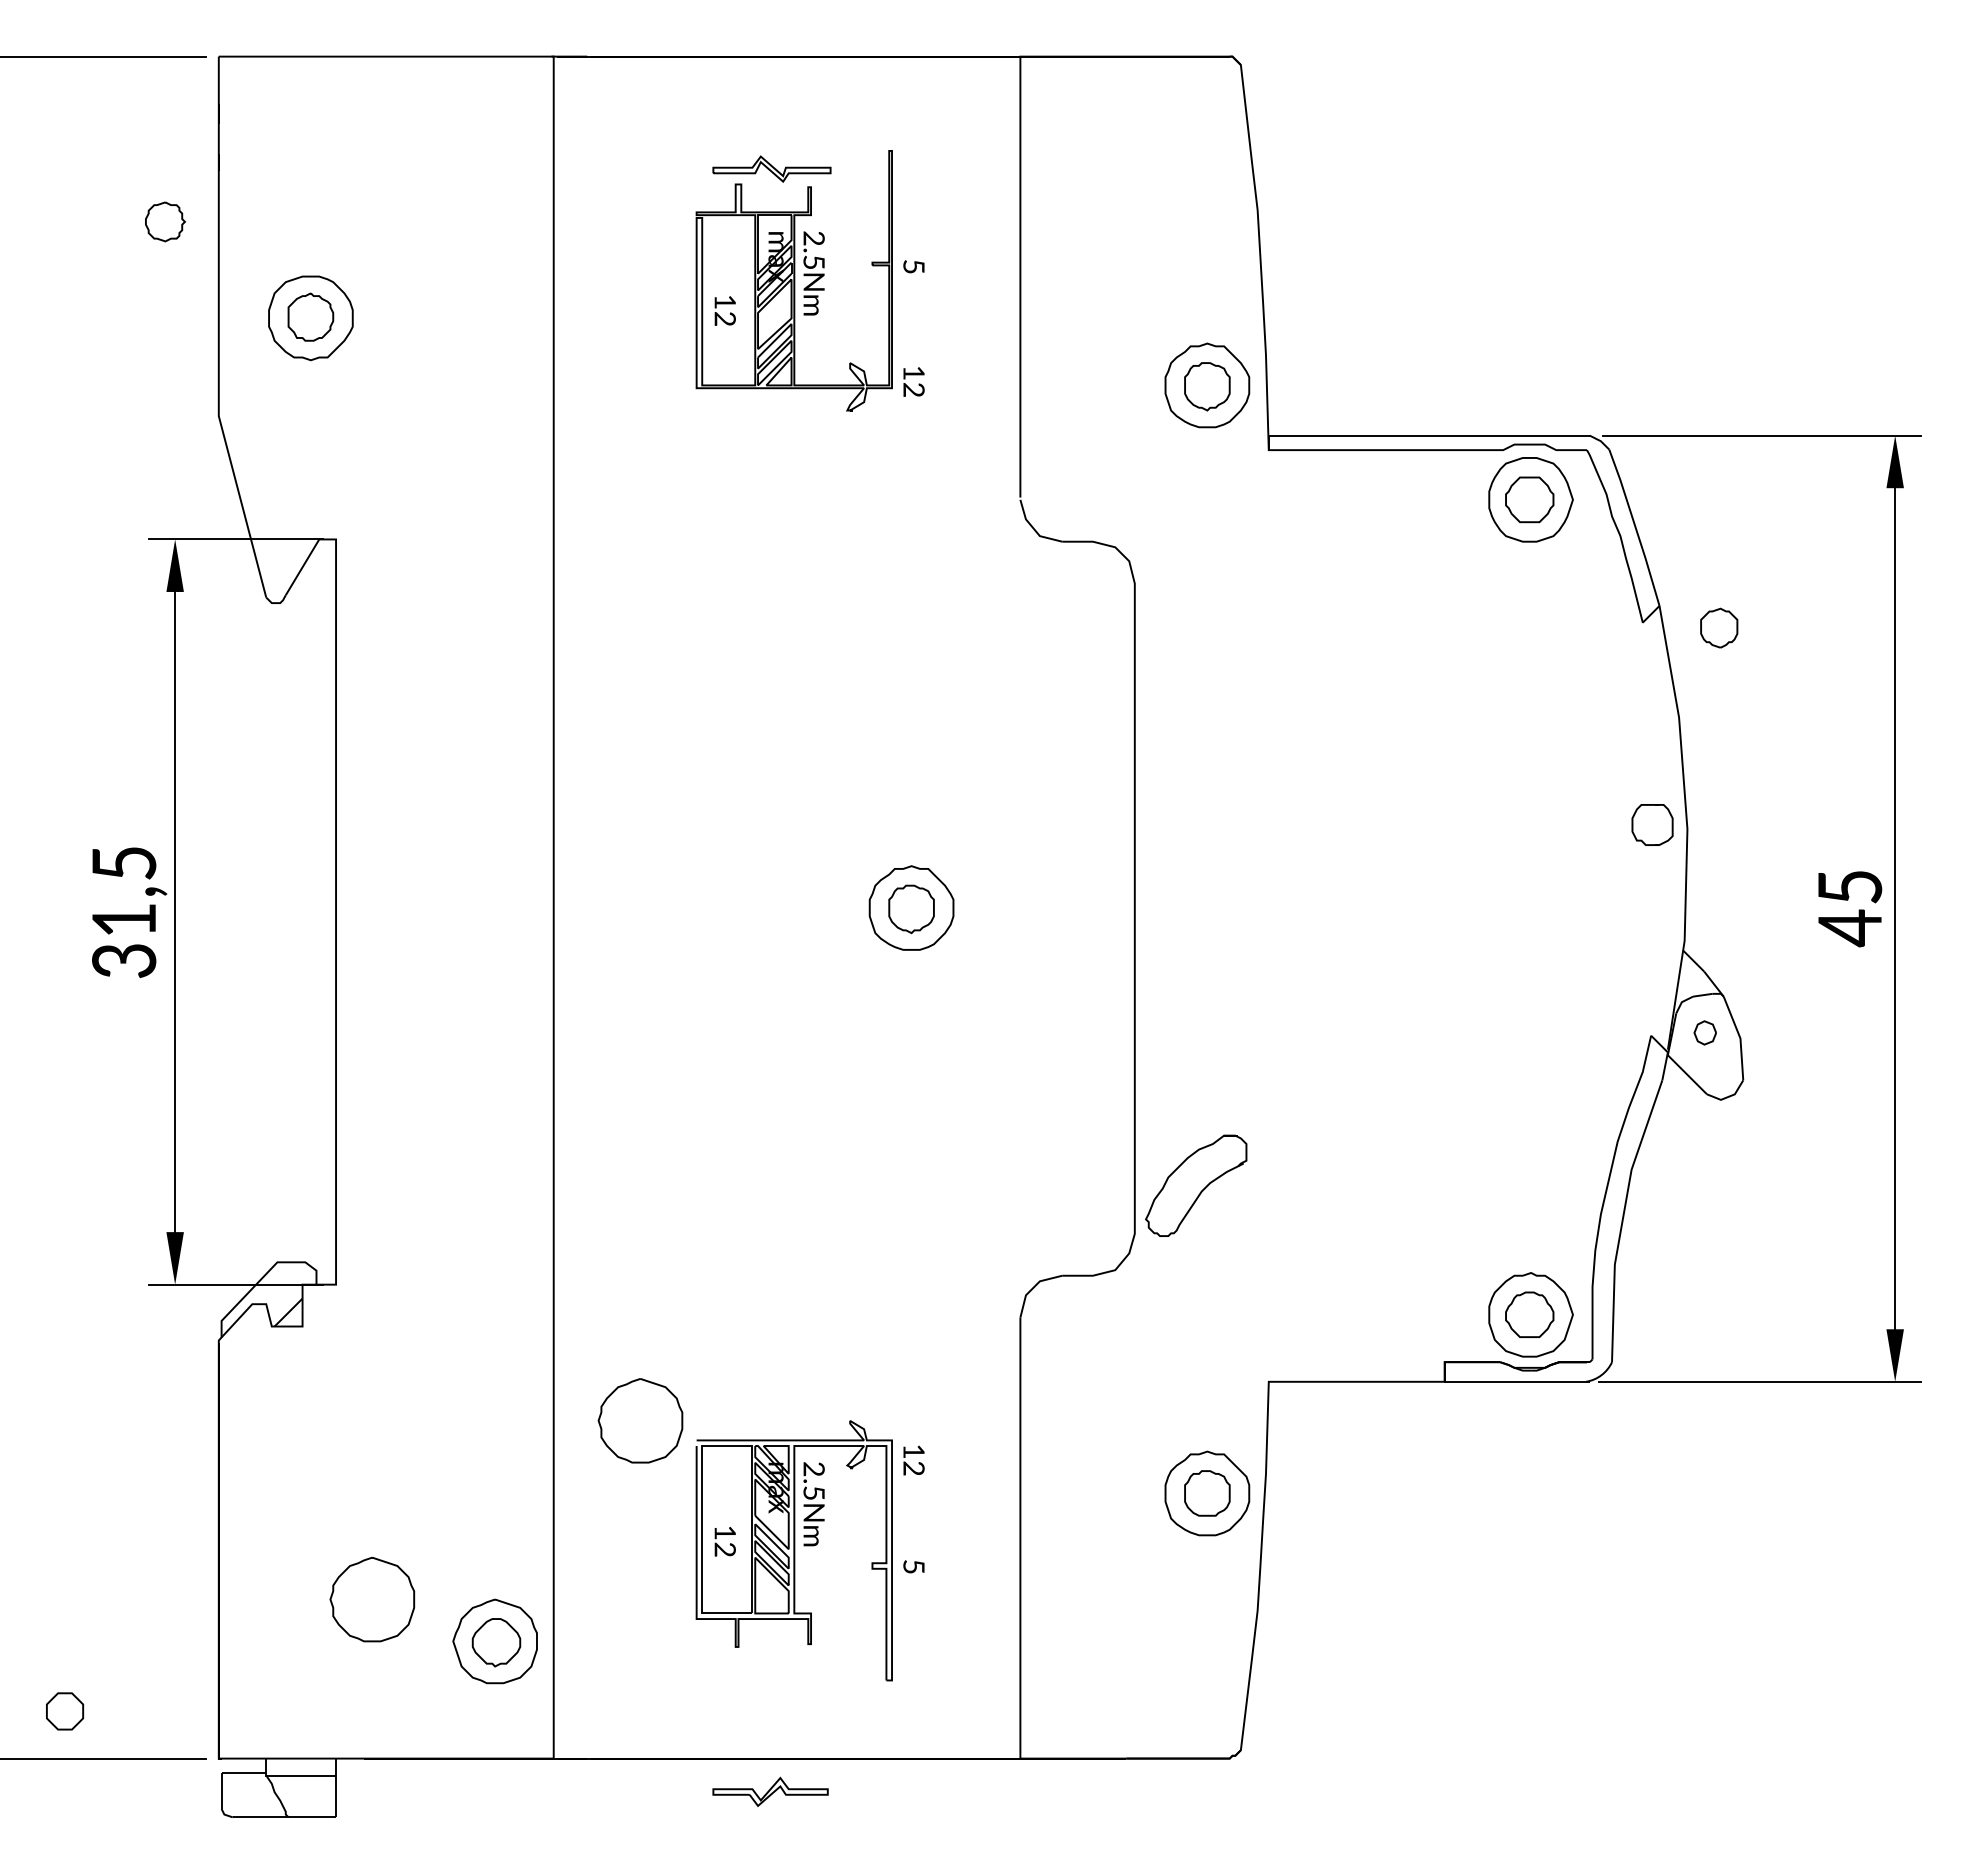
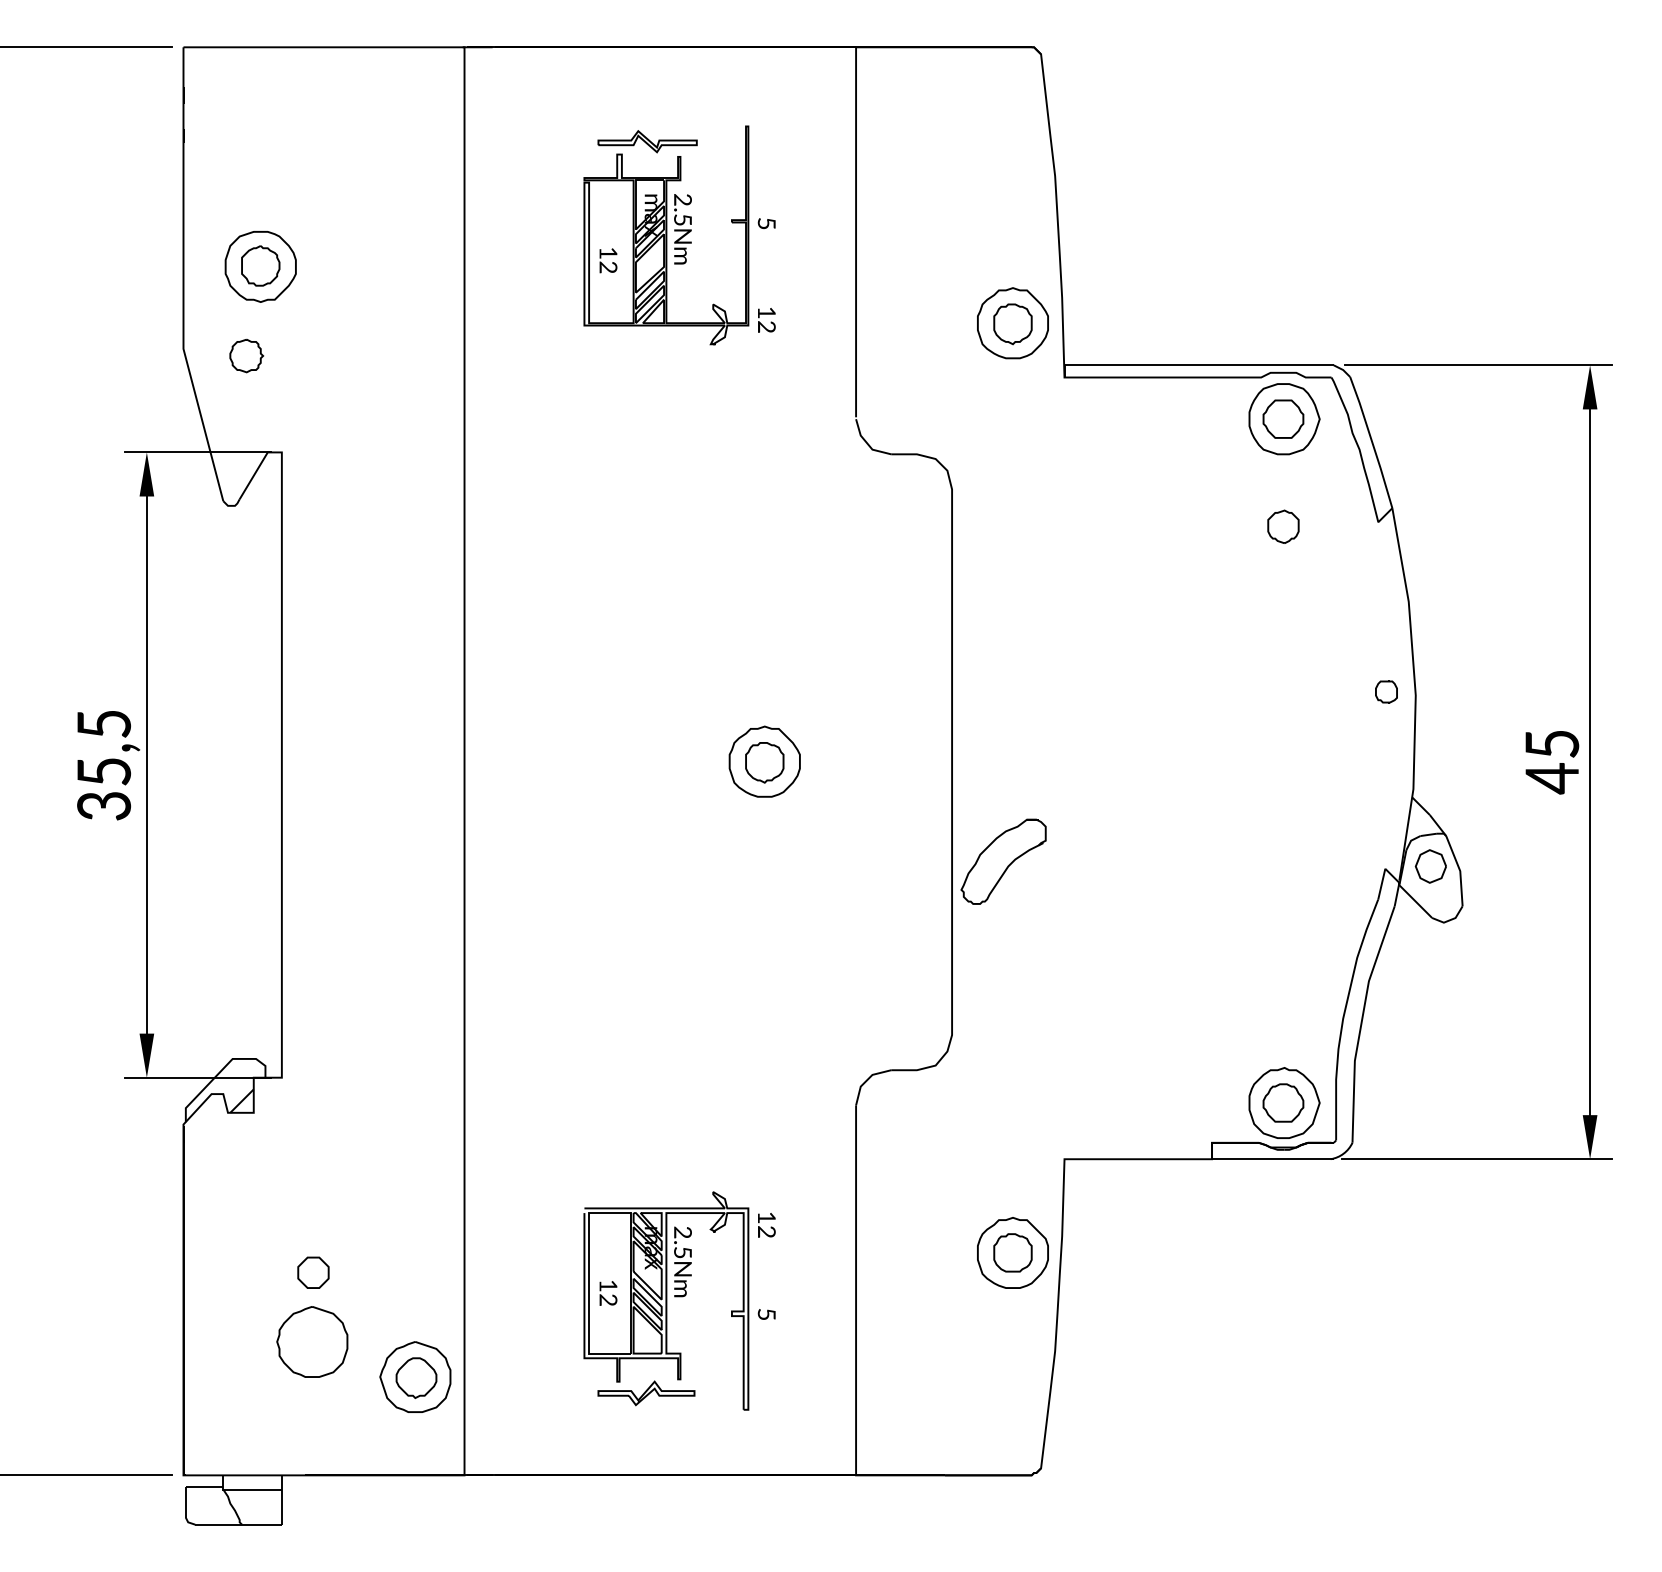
part: (165, 221) -> (246, 355), moved
part: (1719, 627) -> (1283, 526), moved
part: (1652, 824) -> (1386, 691), size x0.62
text: (124, 919) -> (104, 771), 31,5 -> 35,5
part: (1704, 1032) -> (1430, 866), size x1.67
part: (1196, 1185) -> (1003, 861), moved
part: (640, 1420) -> (537, 1191), removed
part: (65, 1711) -> (313, 1272), moved
part: (770, 1792) -> (646, 1393), moved

